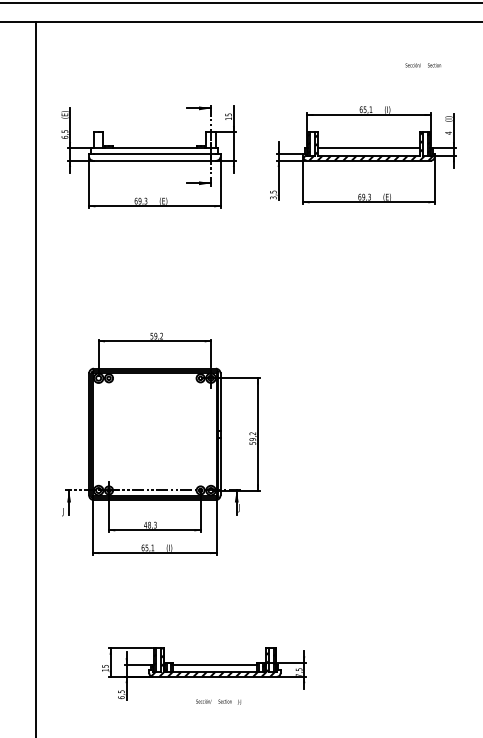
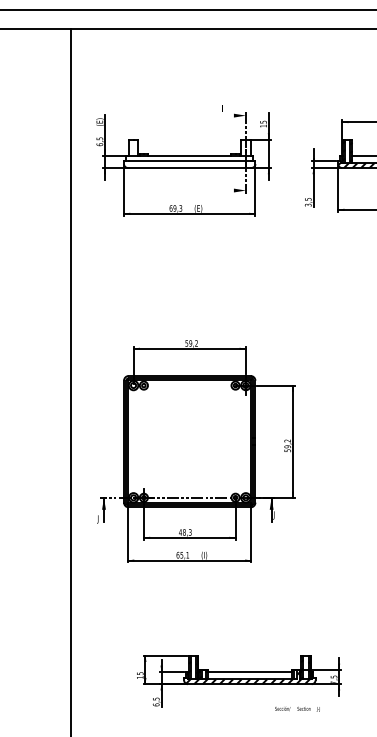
line: (198, 108) -> (233, 115), removed
line: (198, 183) -> (233, 190), removed
text: (218, 701) -> (297, 708), moved

